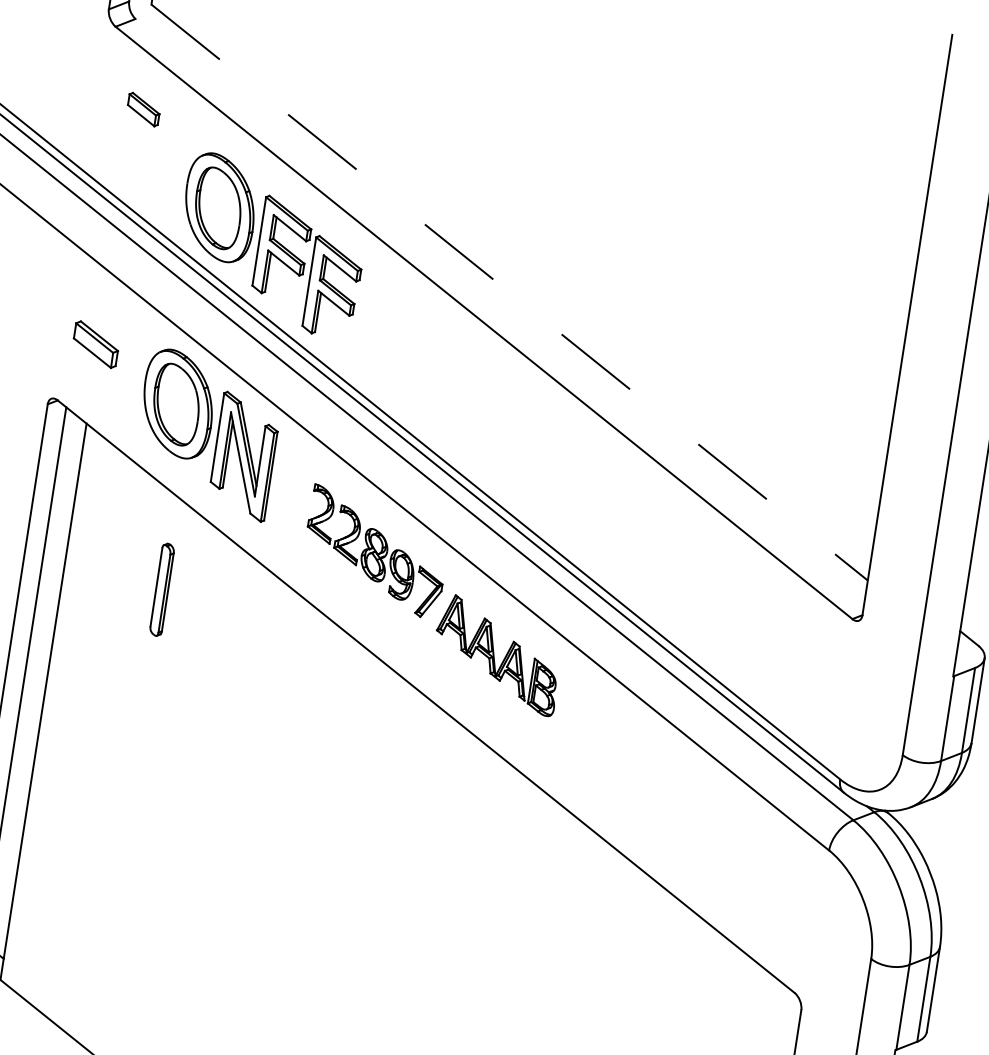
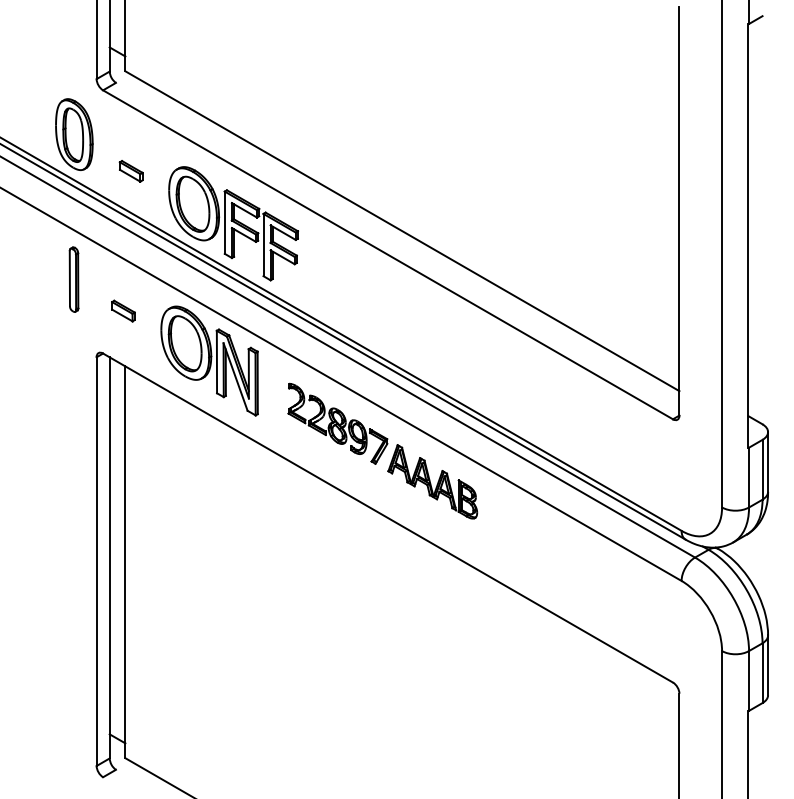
part: (65, 83) -> (74, 134), added
part: (142, 109) -> (130, 171), moved
line: (509, 292) -> (402, 231), dashed -> solid
part: (96, 343) -> (123, 310), size x0.71
part: (161, 589) -> (73, 279), moved

